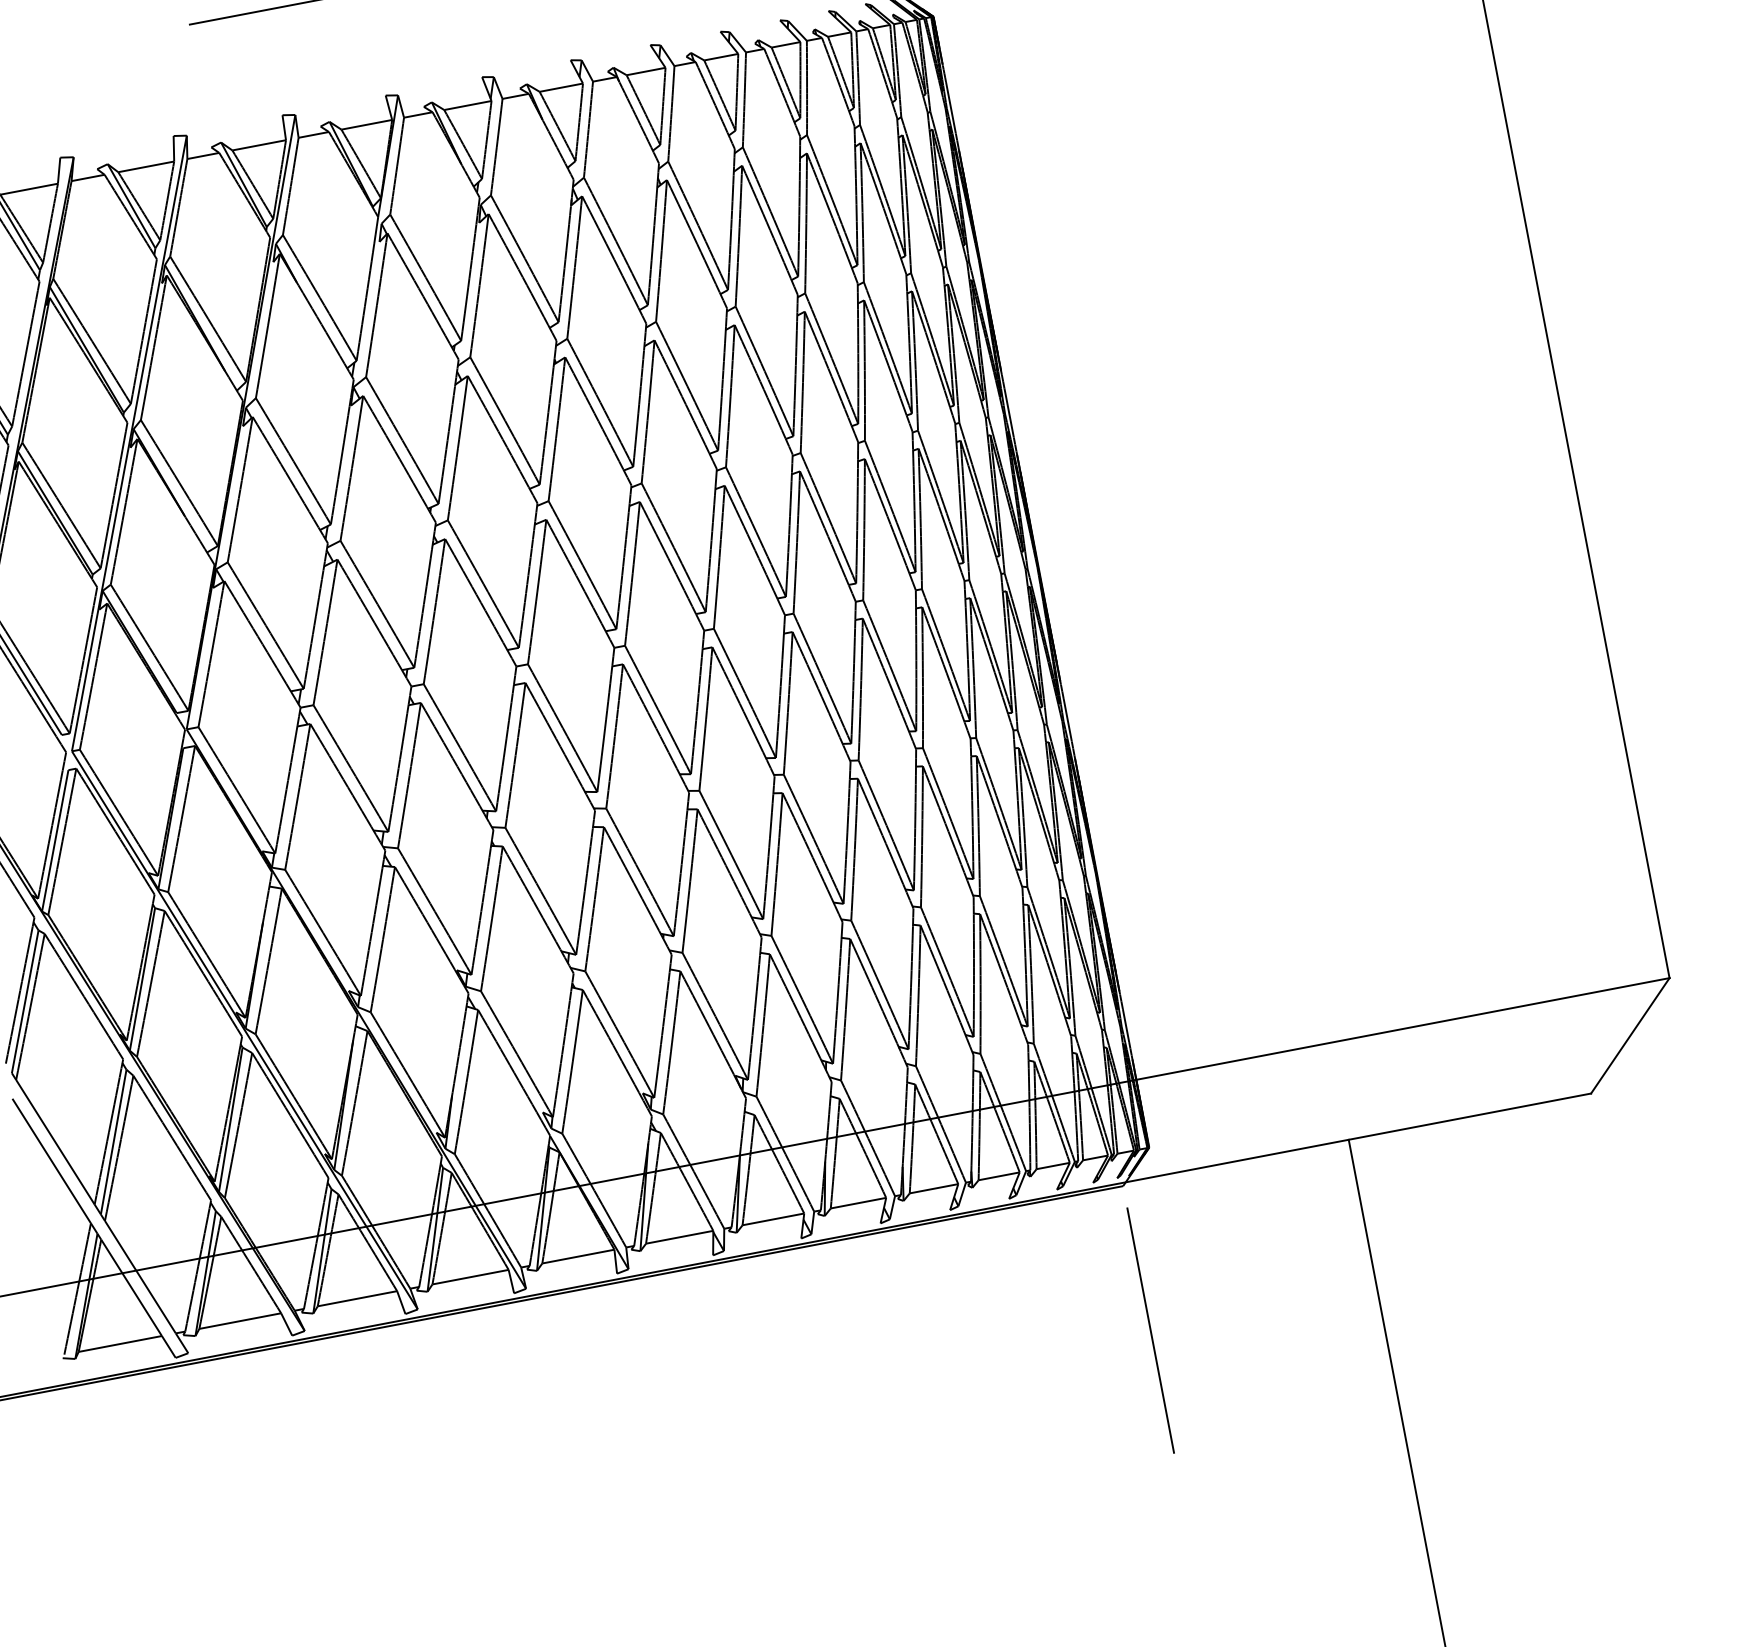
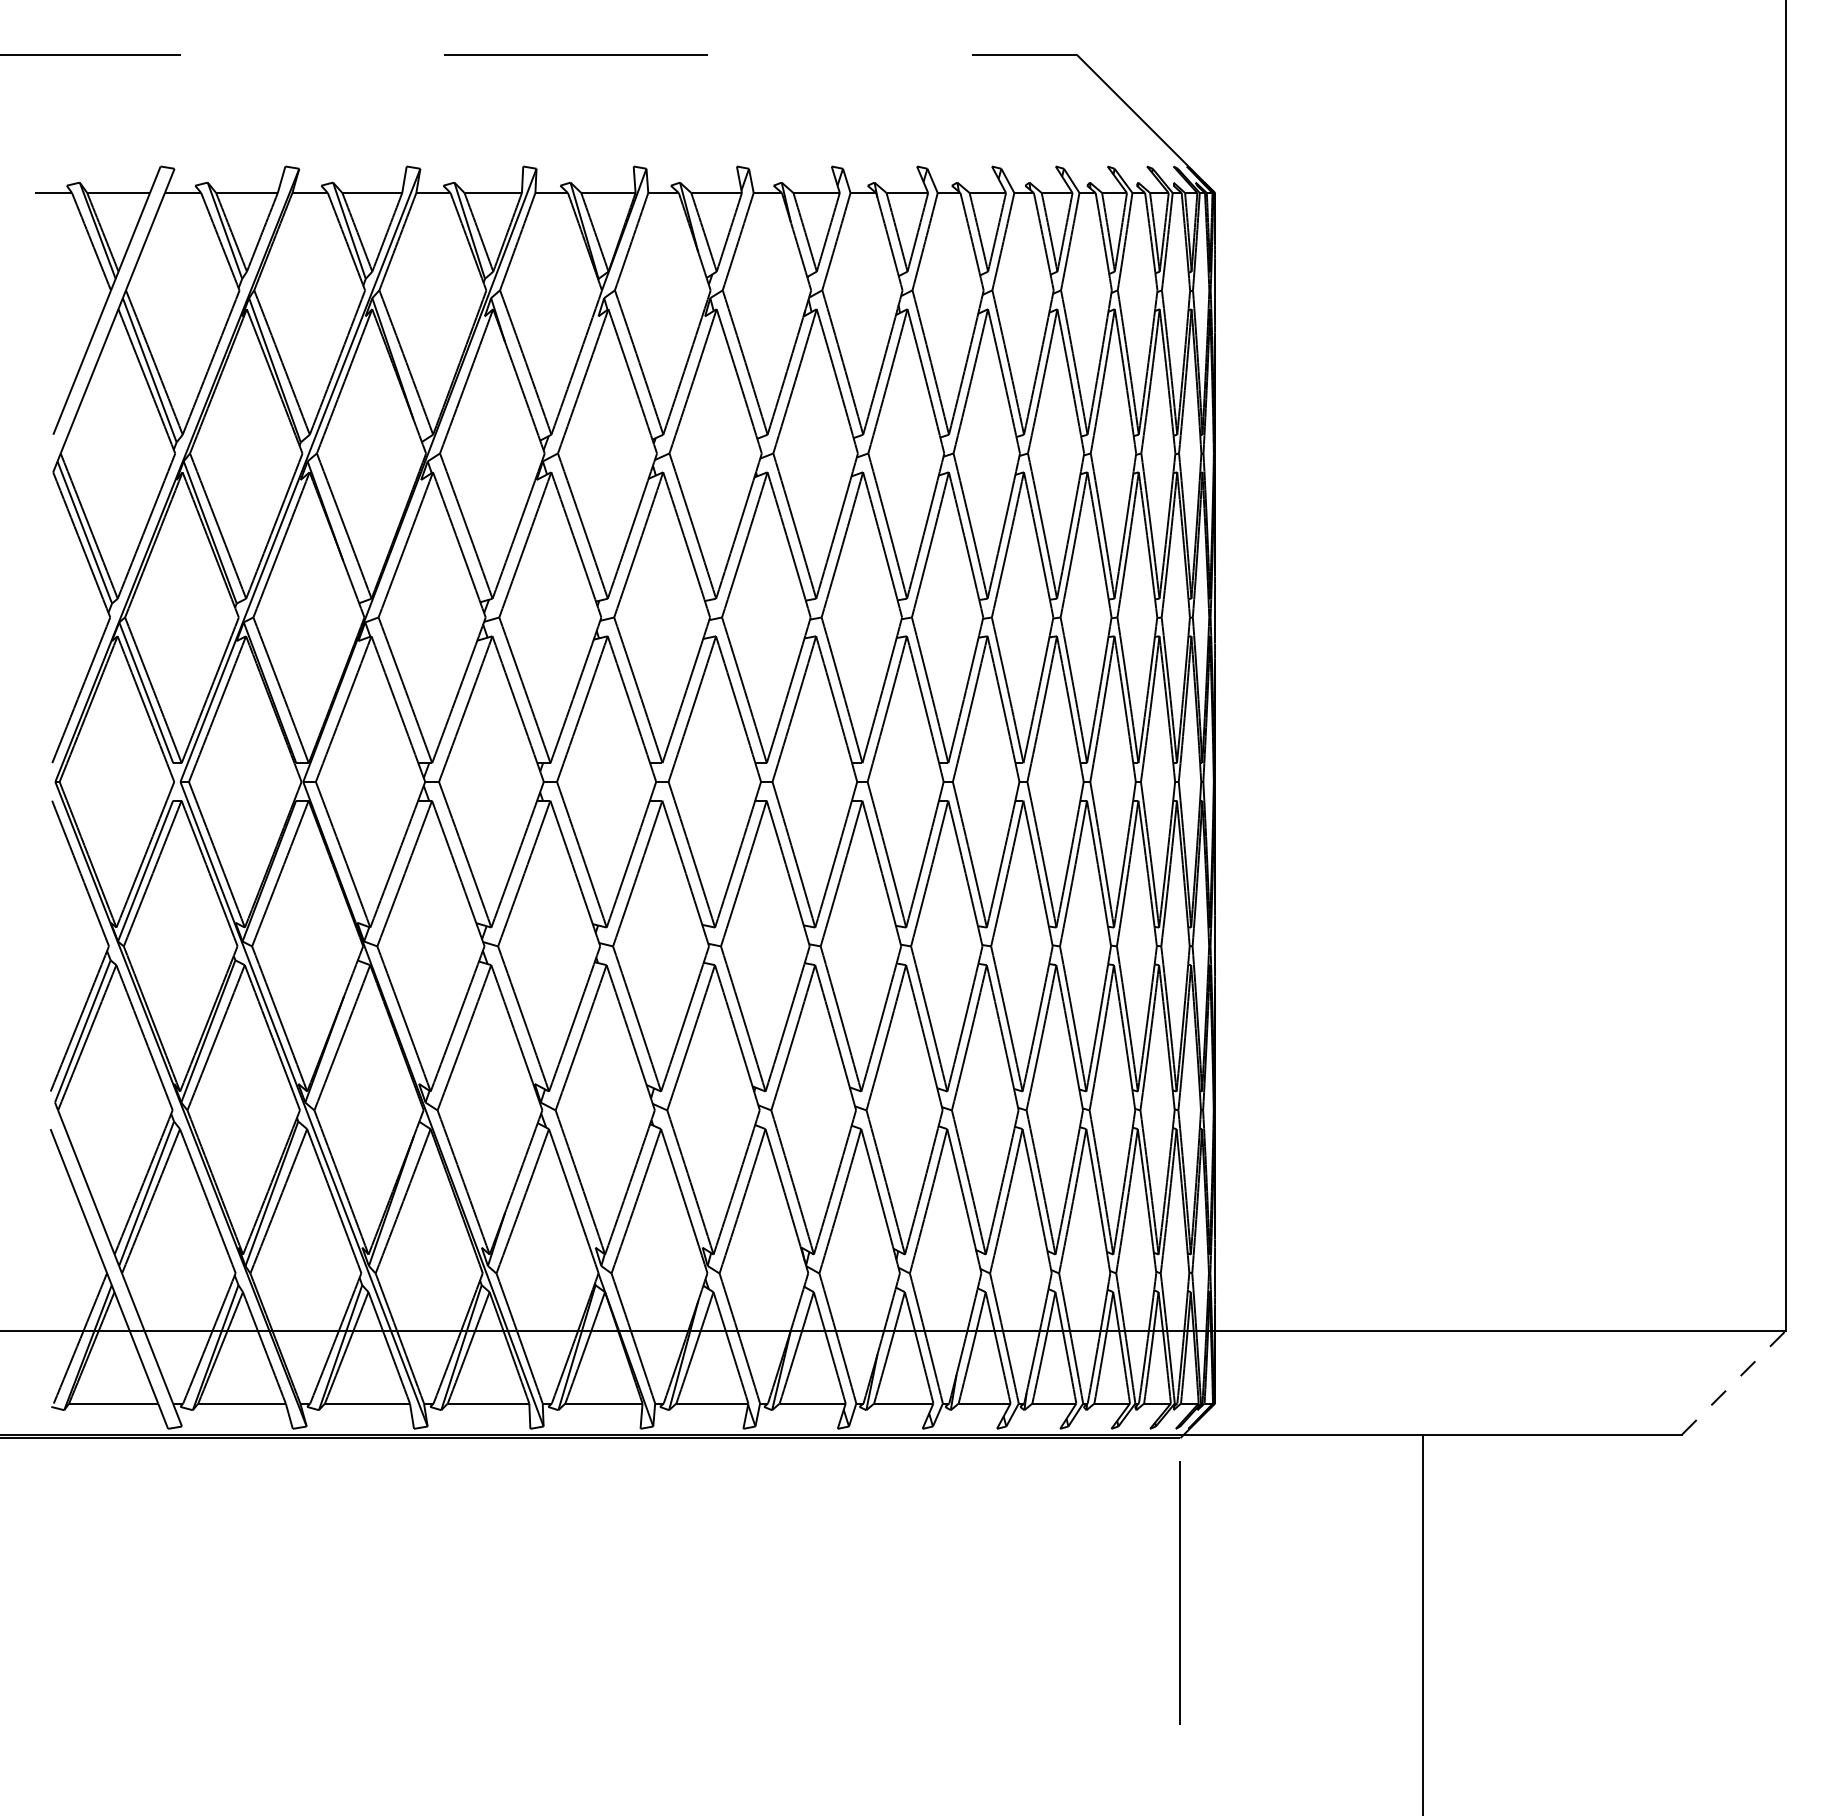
line: (1630, 1035) -> (1734, 1382), solid -> dashed

